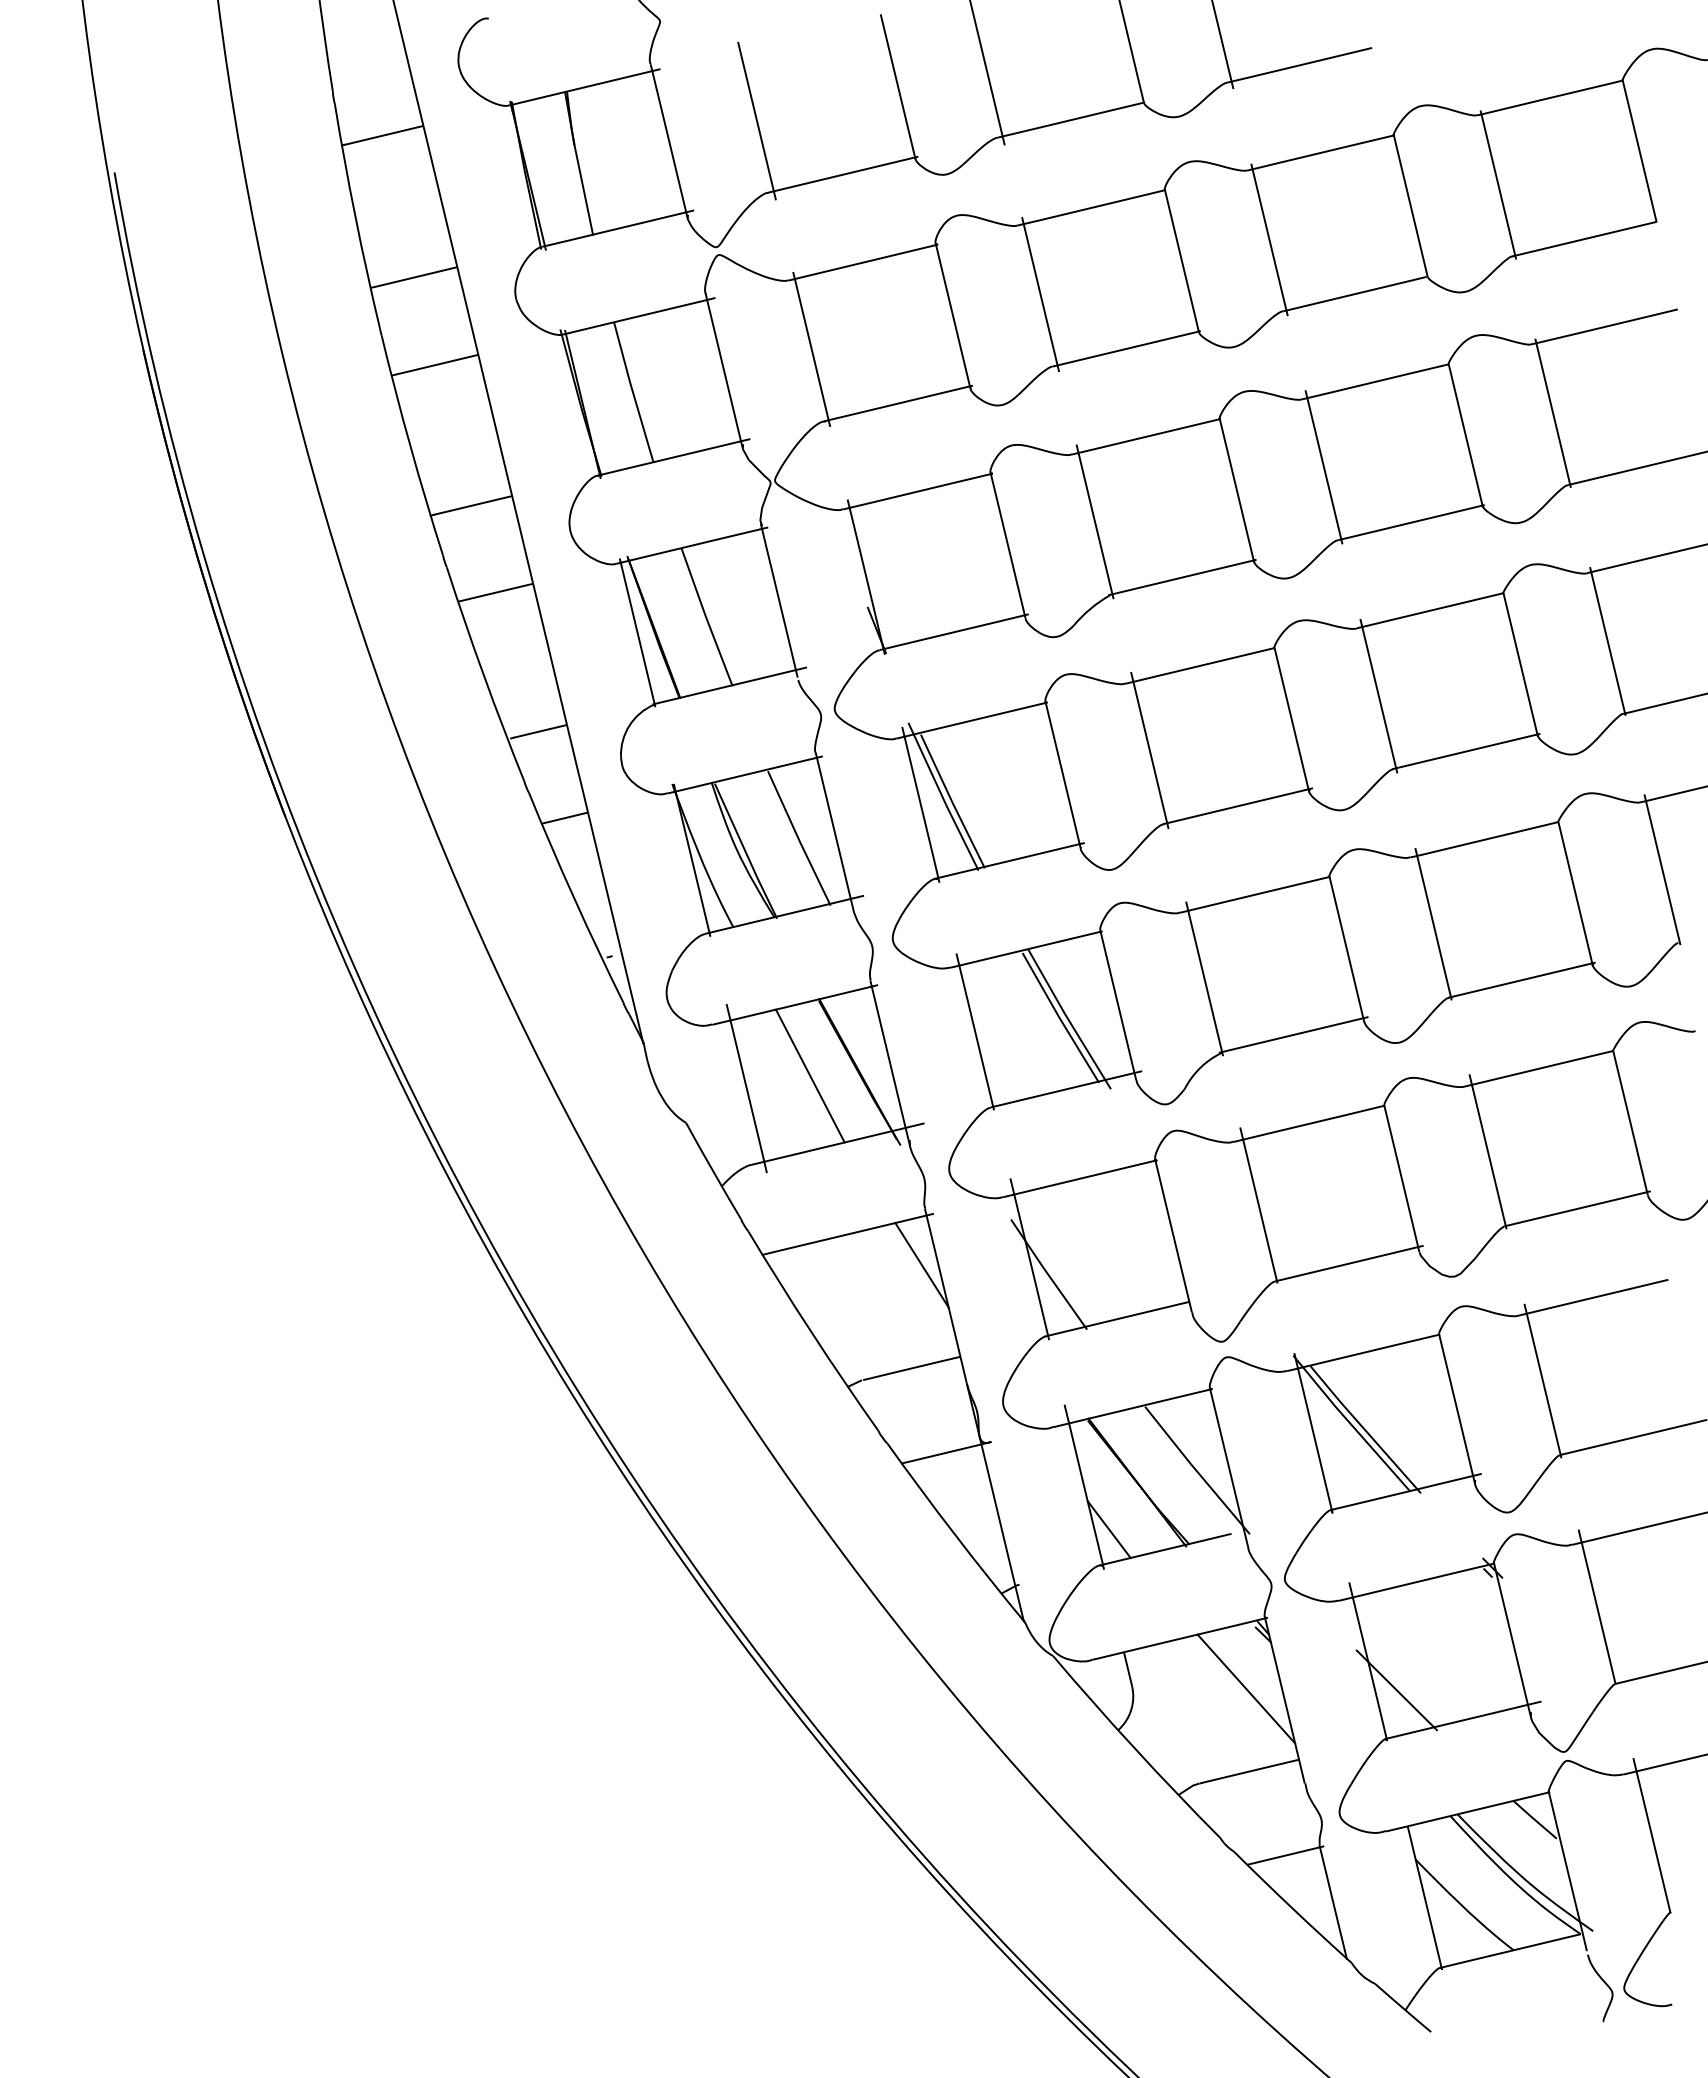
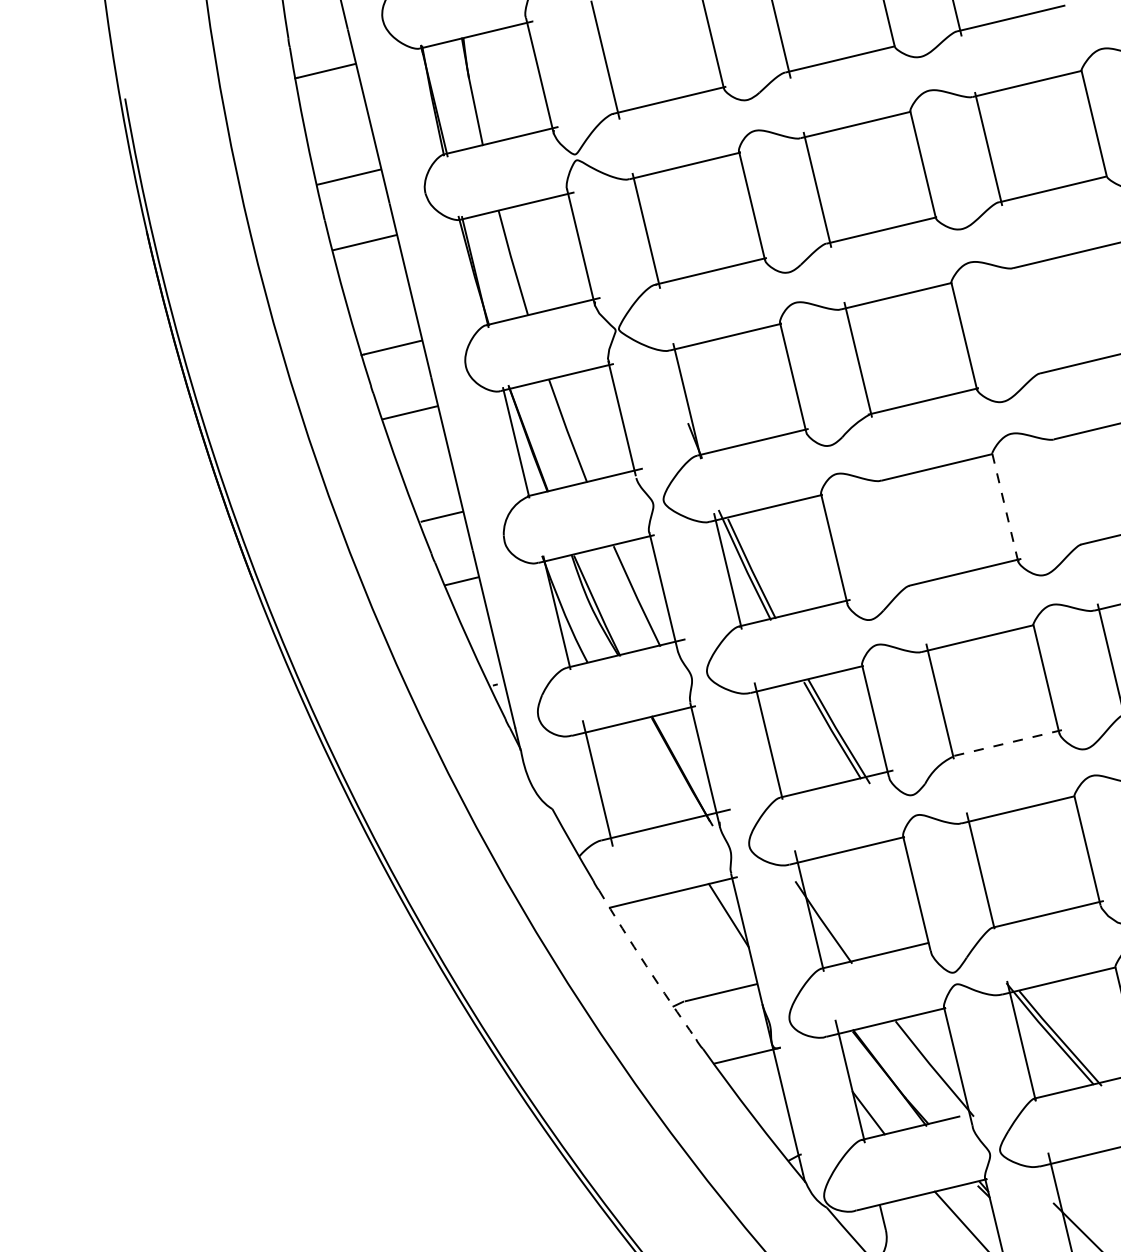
line: (1323, 467) -> (1028, 319), removed
line: (1378, 695) -> (1070, 489), removed
line: (1291, 719) -> (1005, 507), solid -> dashed
line: (1149, 750) -> (898, 530), removed
line: (1293, 1034) -> (1006, 743), solid -> dashed
line: (809, 1075) -> (644, 773), removed
arc: (811, 1332) -> (646, 965), solid -> dashed

